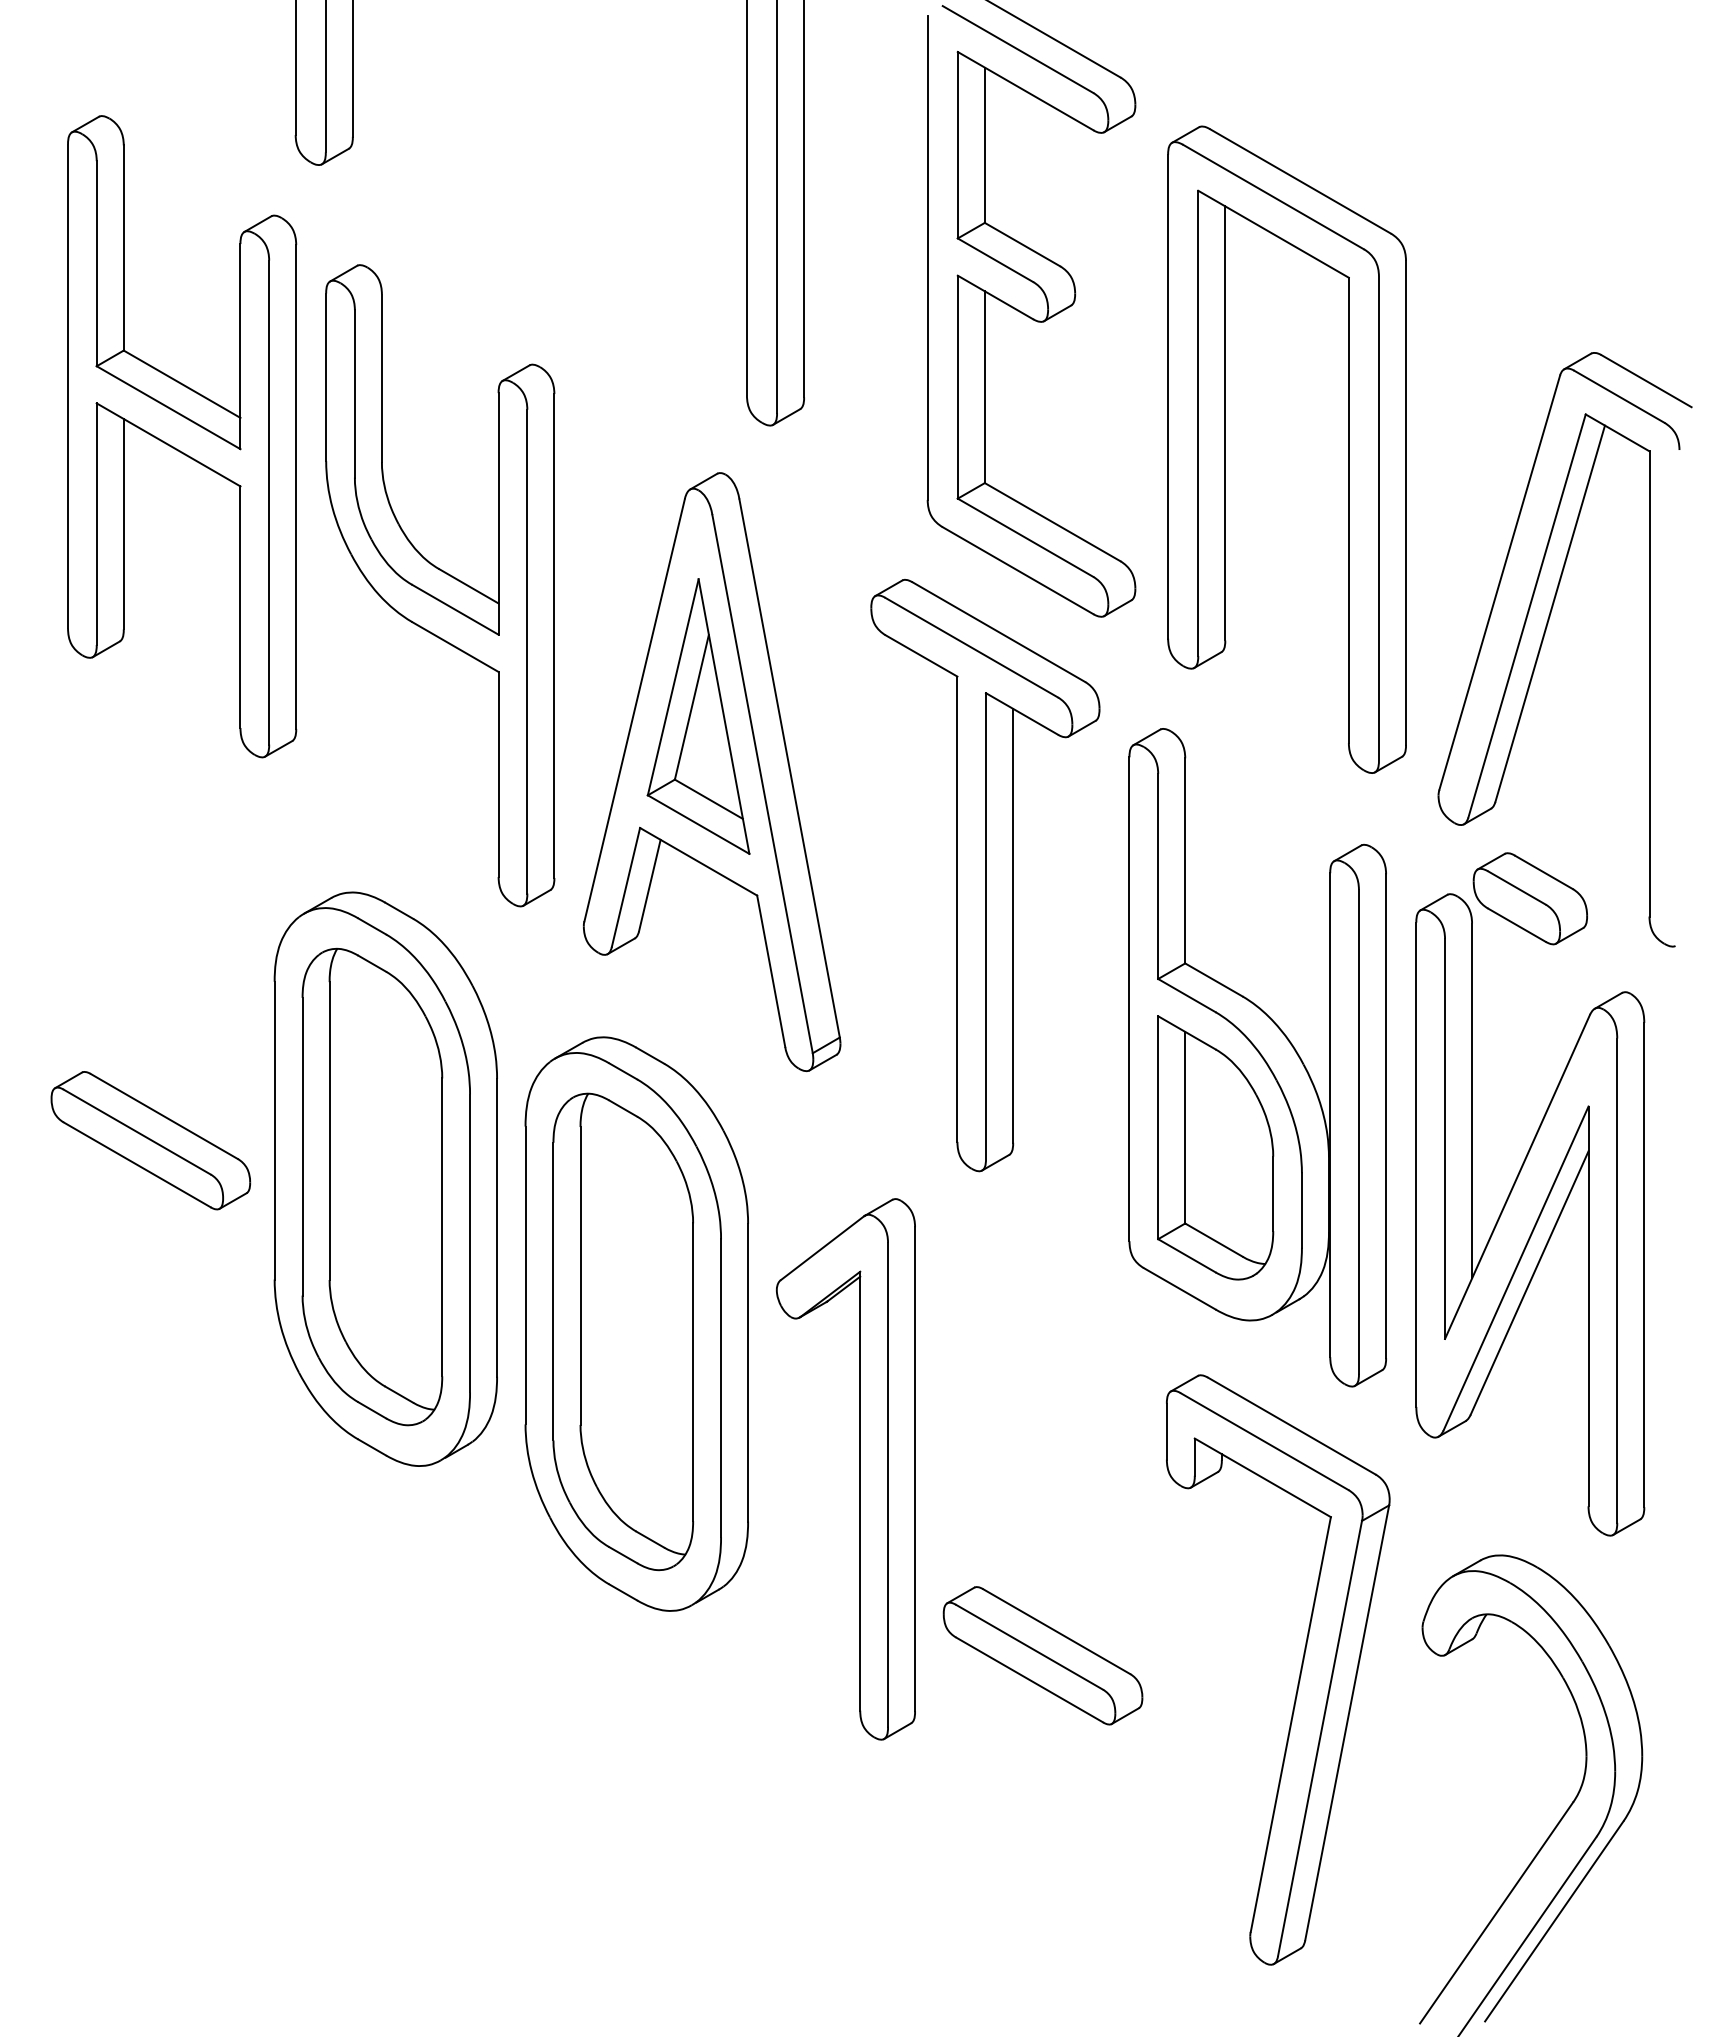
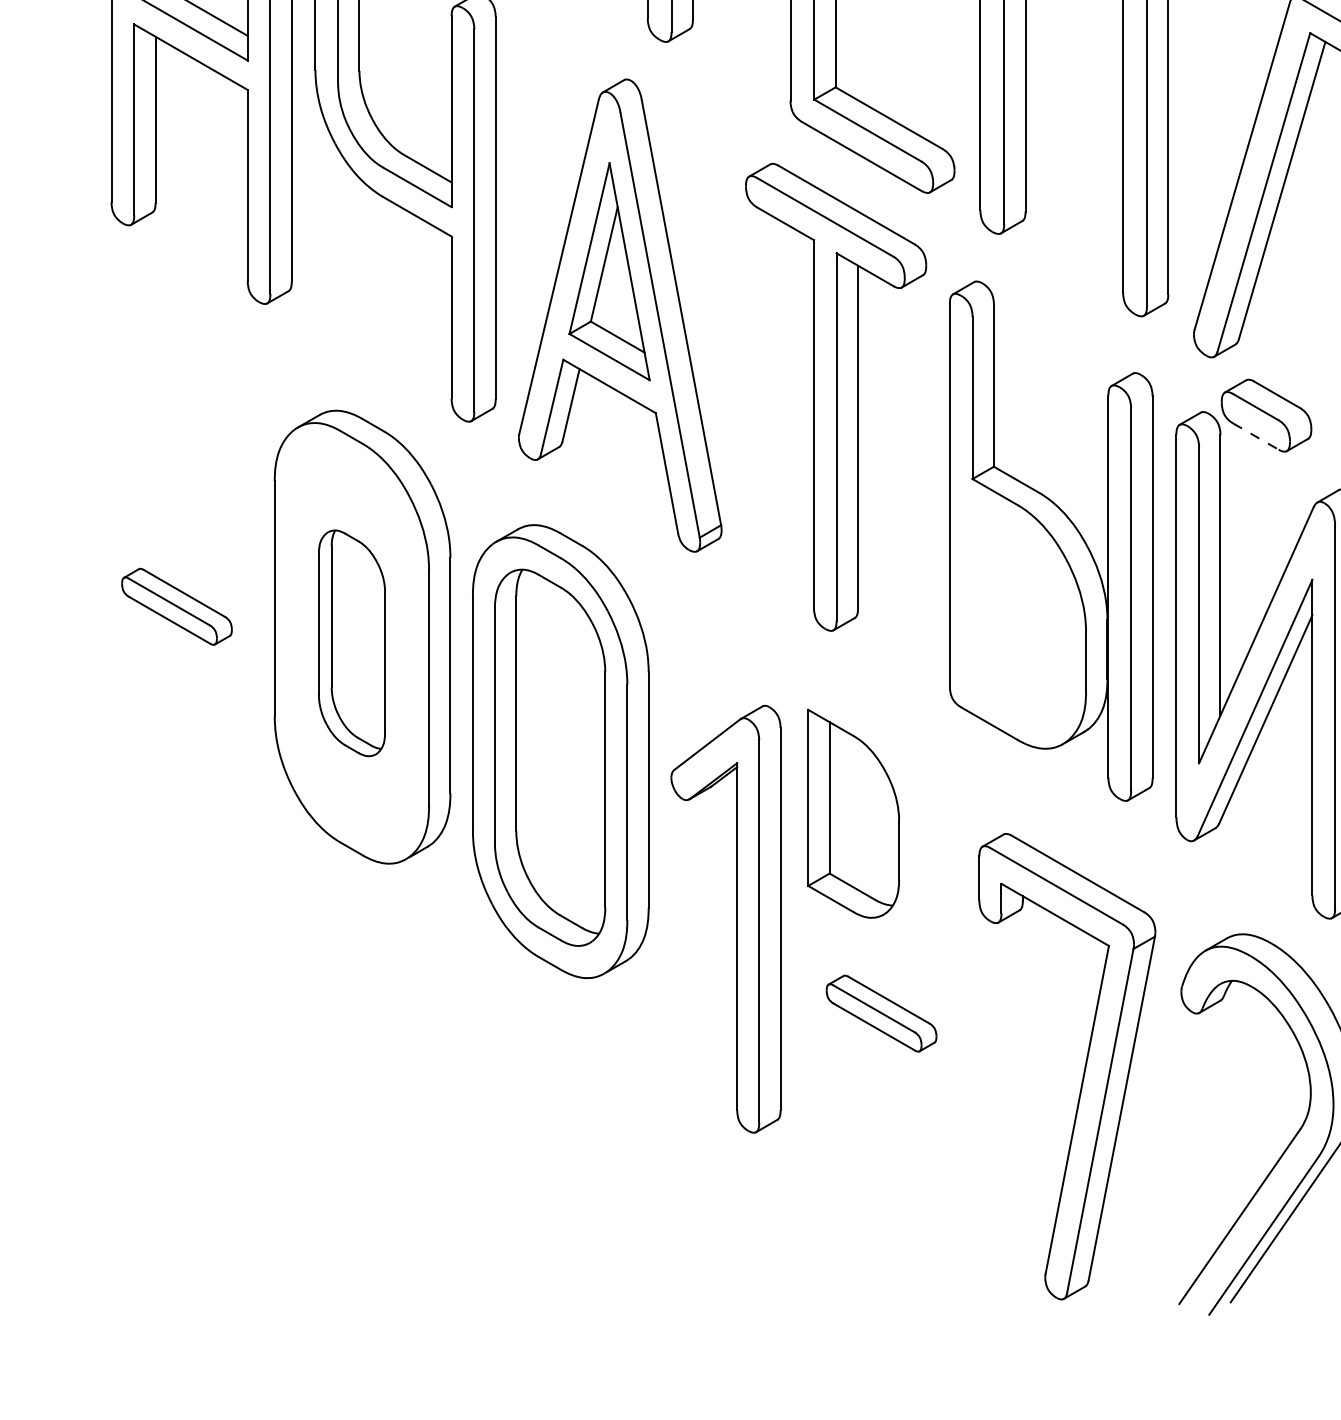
line: (1517, 925) -> (1256, 436), solid -> dashed
part: (150, 1140) -> (176, 606), size x0.7
part: (1215, 1147) -> (853, 813), moved
part: (372, 1186) -> (352, 642), size x0.6
part: (859, 1469) -> (736, 919), moved
part: (1042, 1655) -> (881, 1013), size x0.7
part: (1299, 1673) -> (1084, 1069), moved

